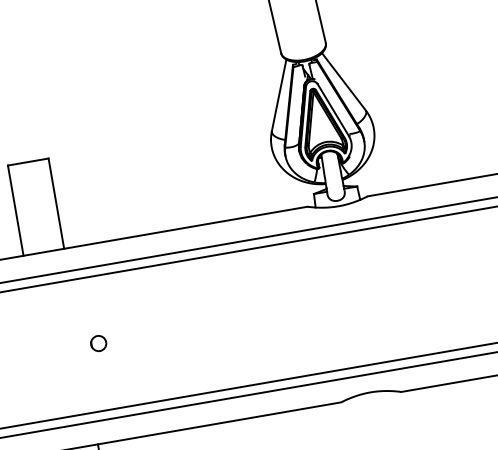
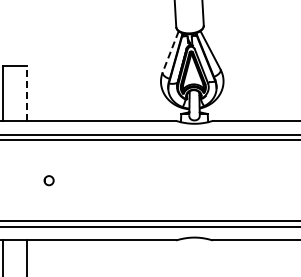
line: (278, 96) -> (170, 52), solid -> dashed
line: (56, 203) -> (27, 93), solid -> dashed
part: (97, 343) -> (48, 180), moved

